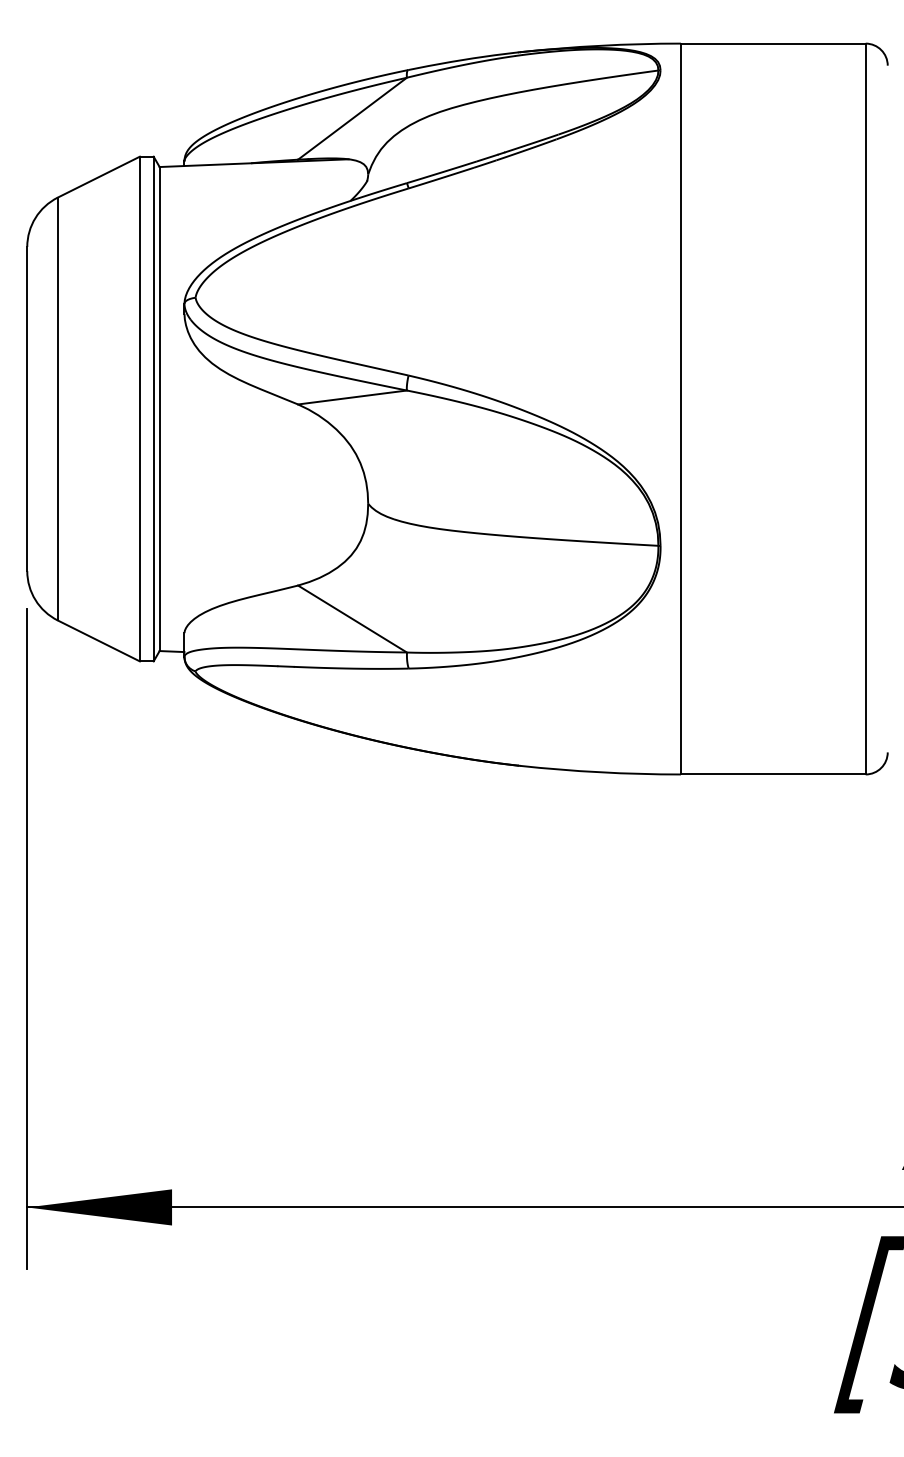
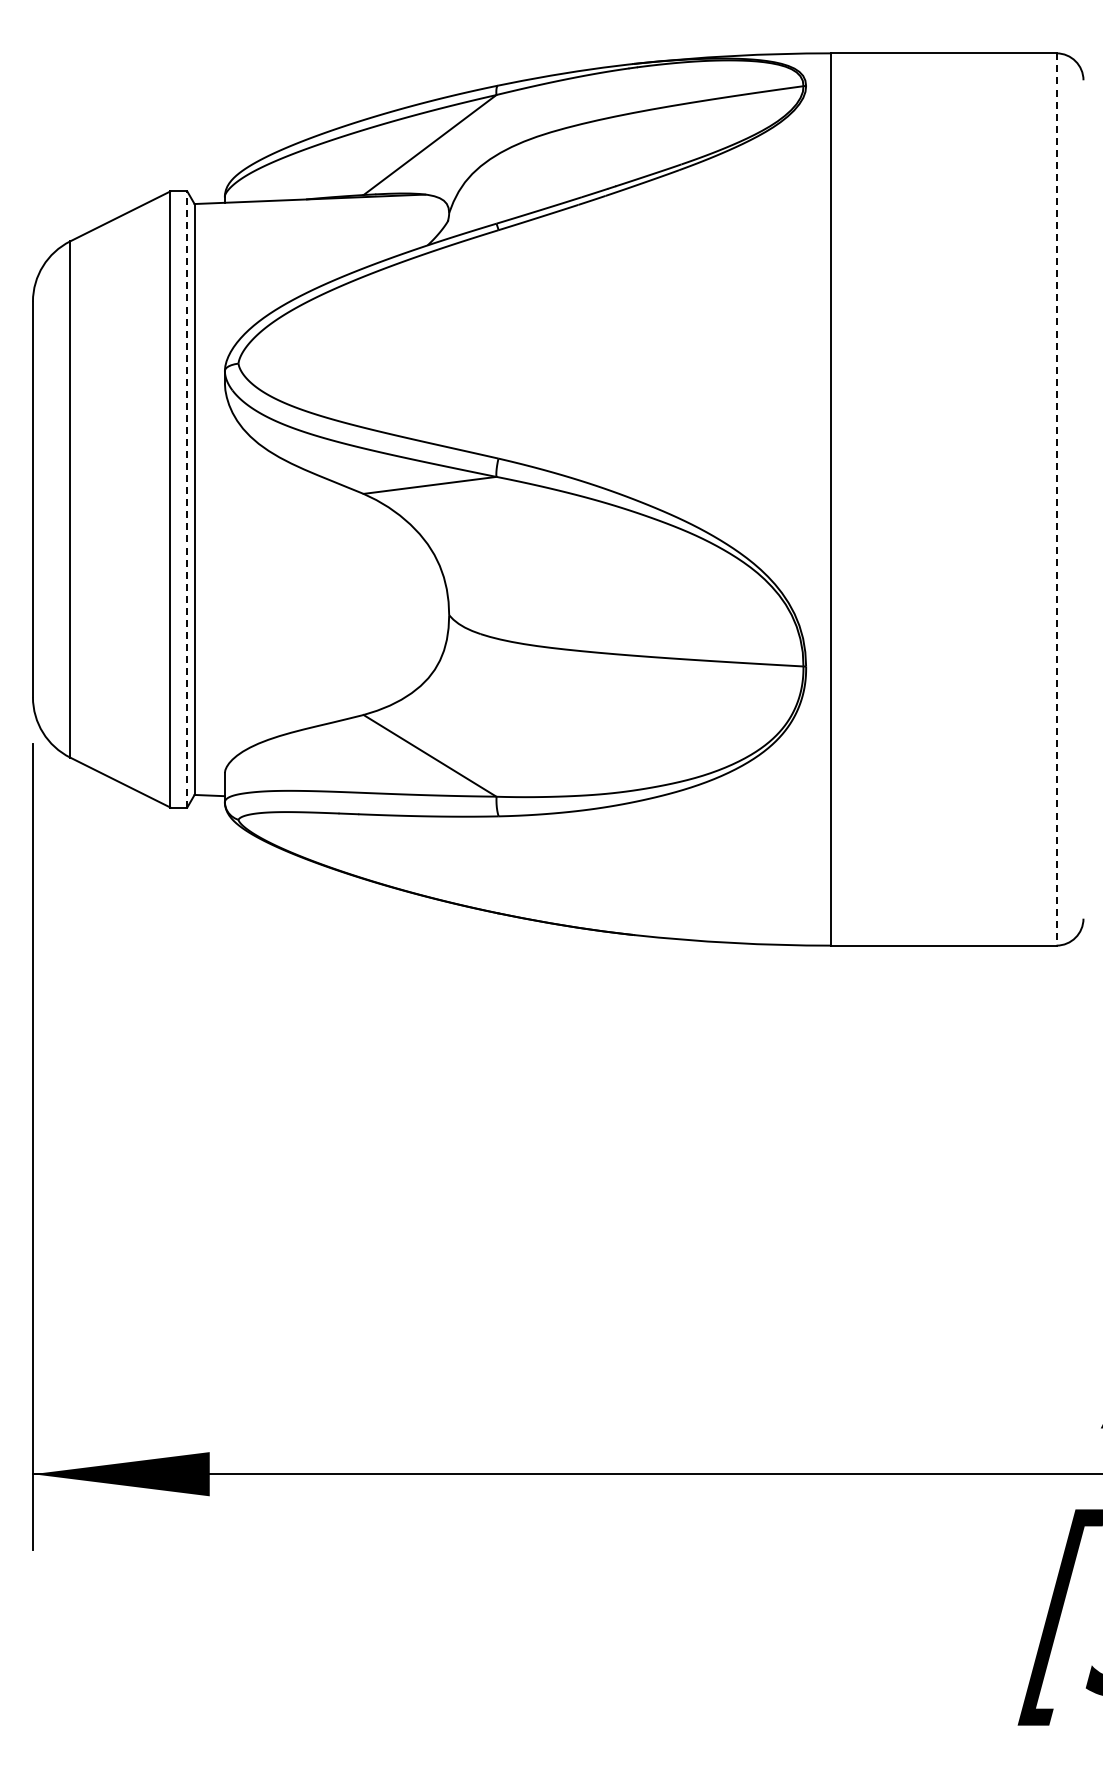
line: (153, 409) -> (187, 499), solid -> dashed
line: (865, 409) -> (1056, 500), solid -> dashed

